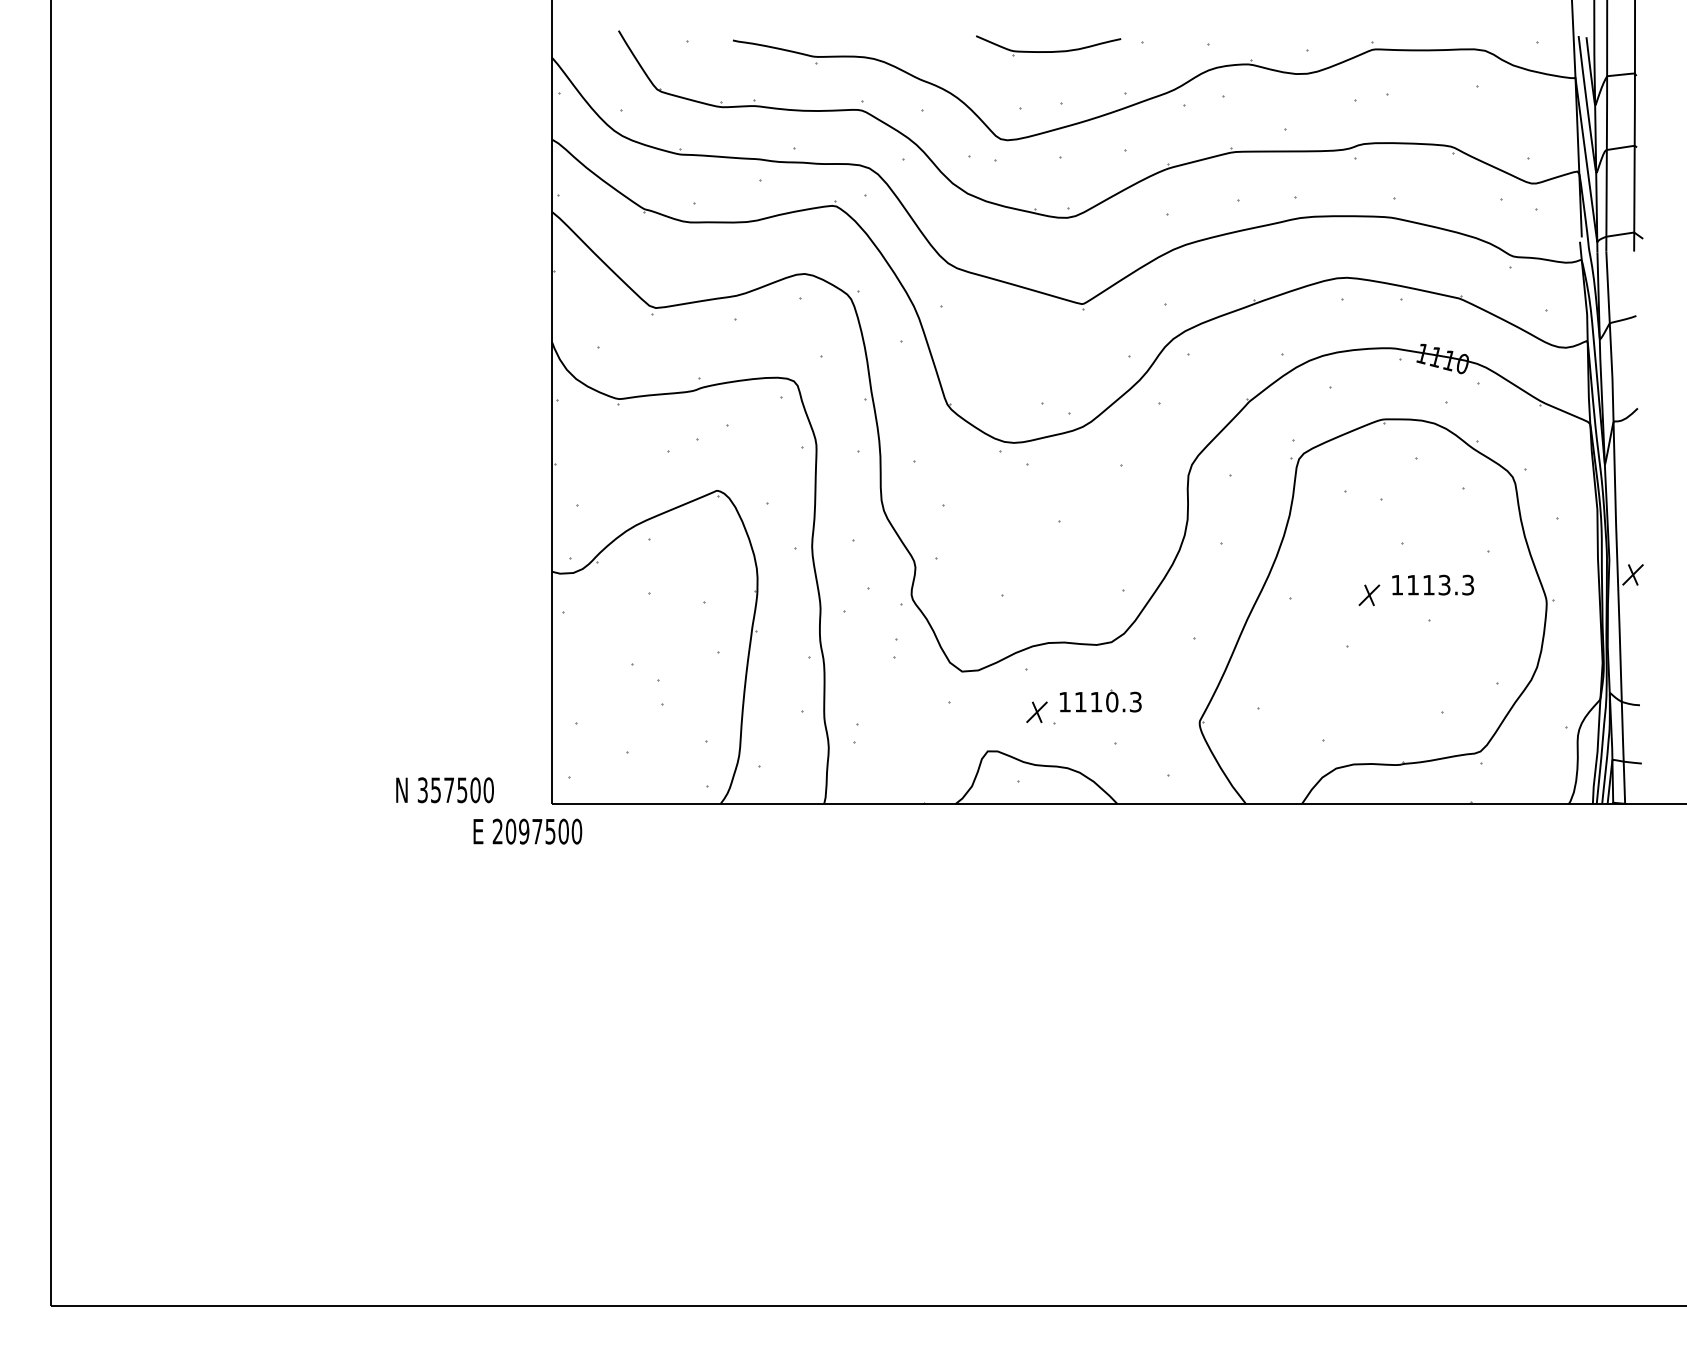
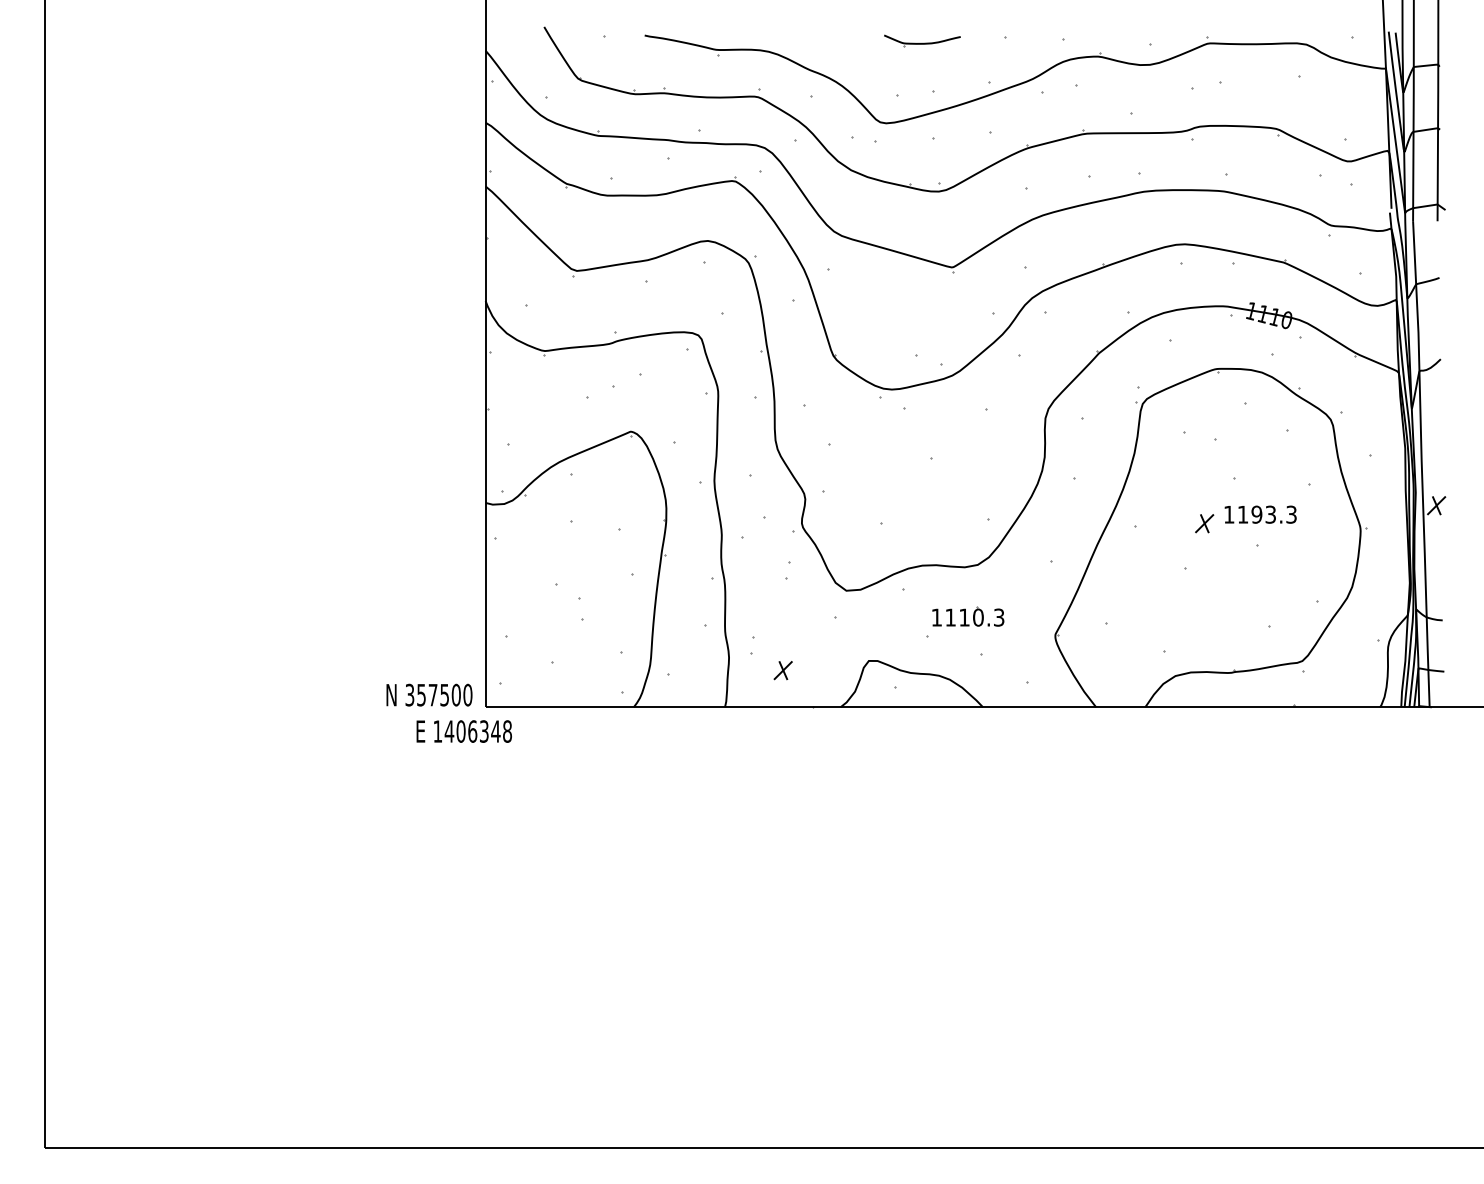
part: (1048, 46) -> (922, 40), size x0.6
text: (1428, 584) -> (1256, 514), 1113.3 -> 1193.3
part: (1036, 712) -> (782, 670), moved
text: (445, 789) -> (429, 694), moved
text: (537, 831) -> (472, 731), 2097500 -> 1406348

